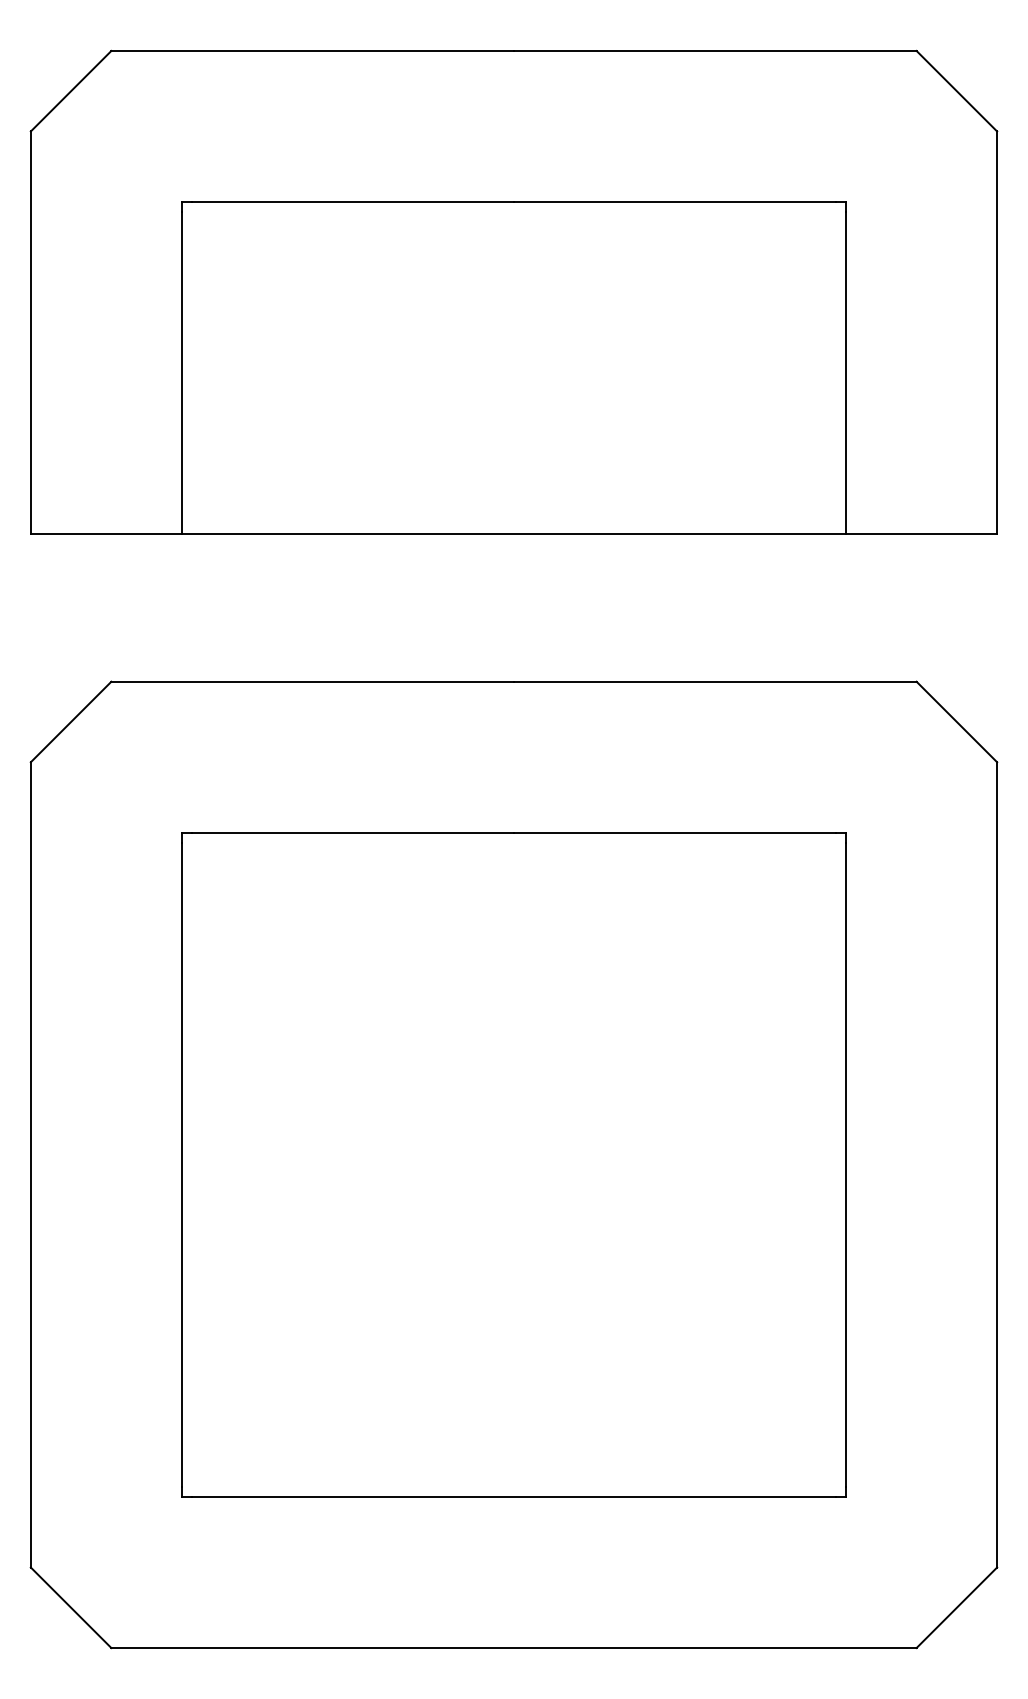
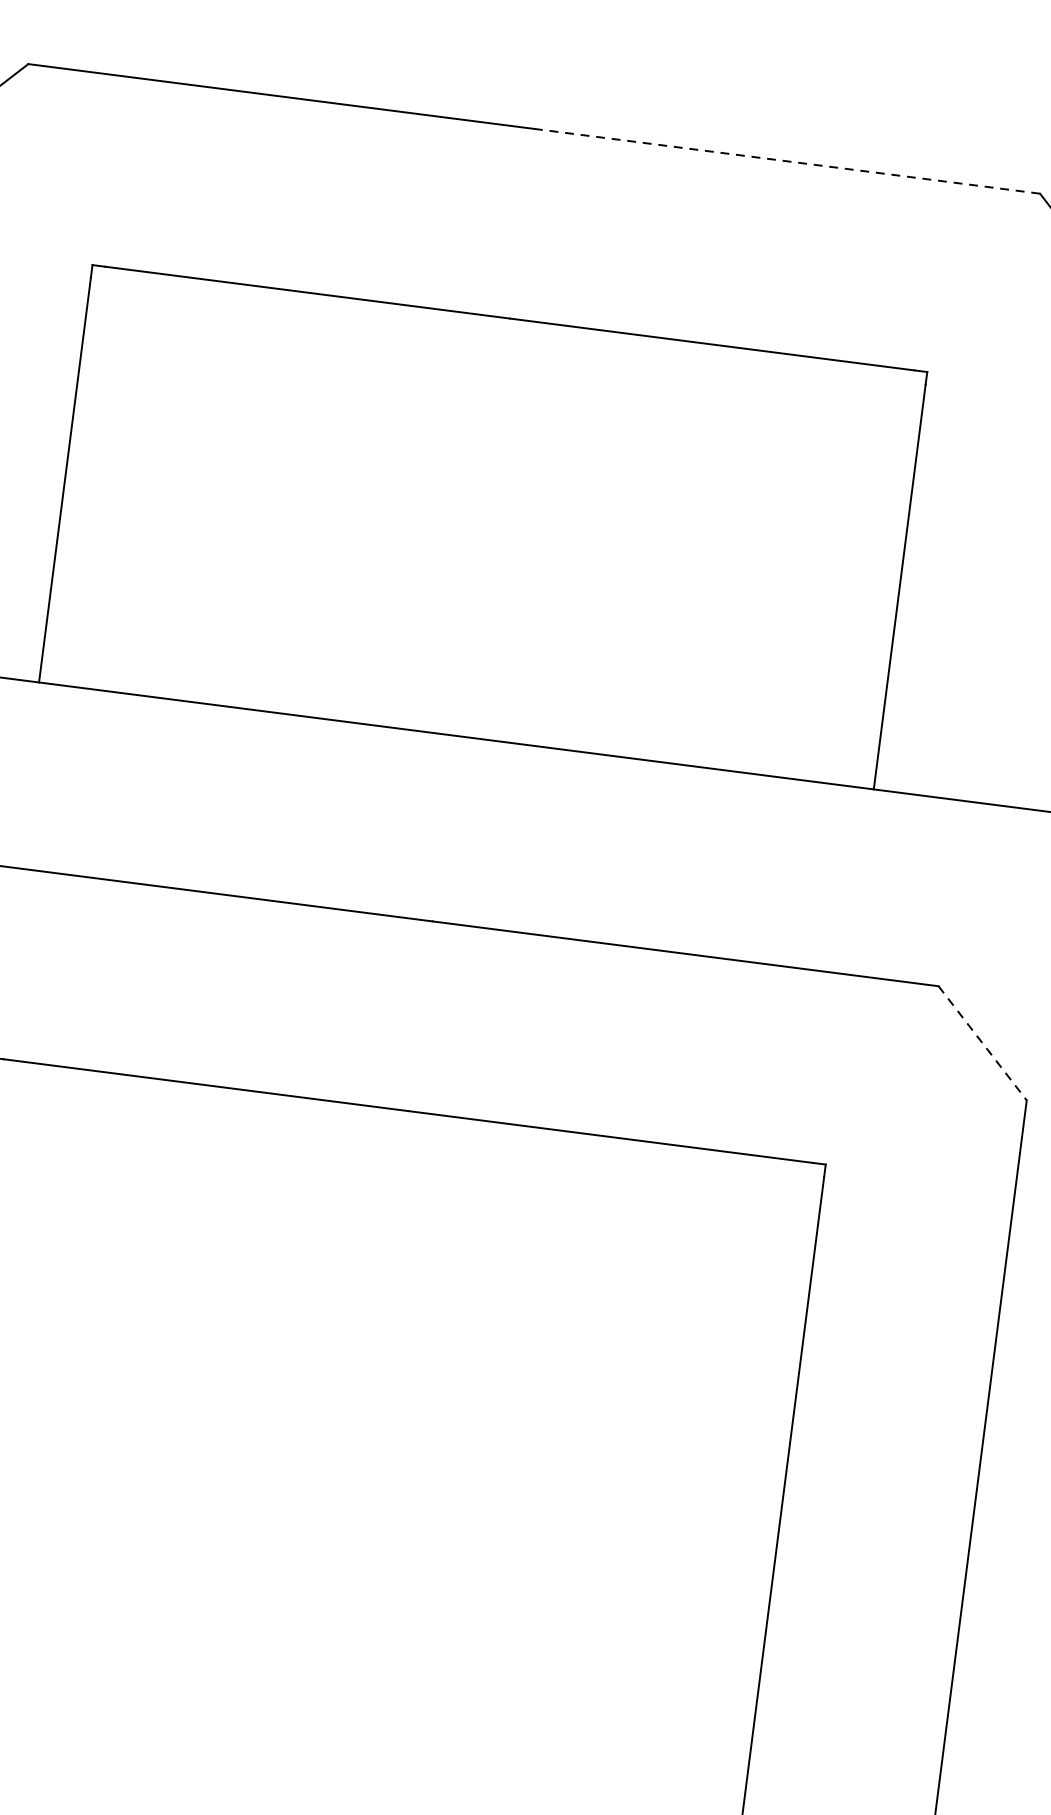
line: (714, 50) -> (786, 160), solid -> dashed
line: (956, 722) -> (982, 1043), solid -> dashed

